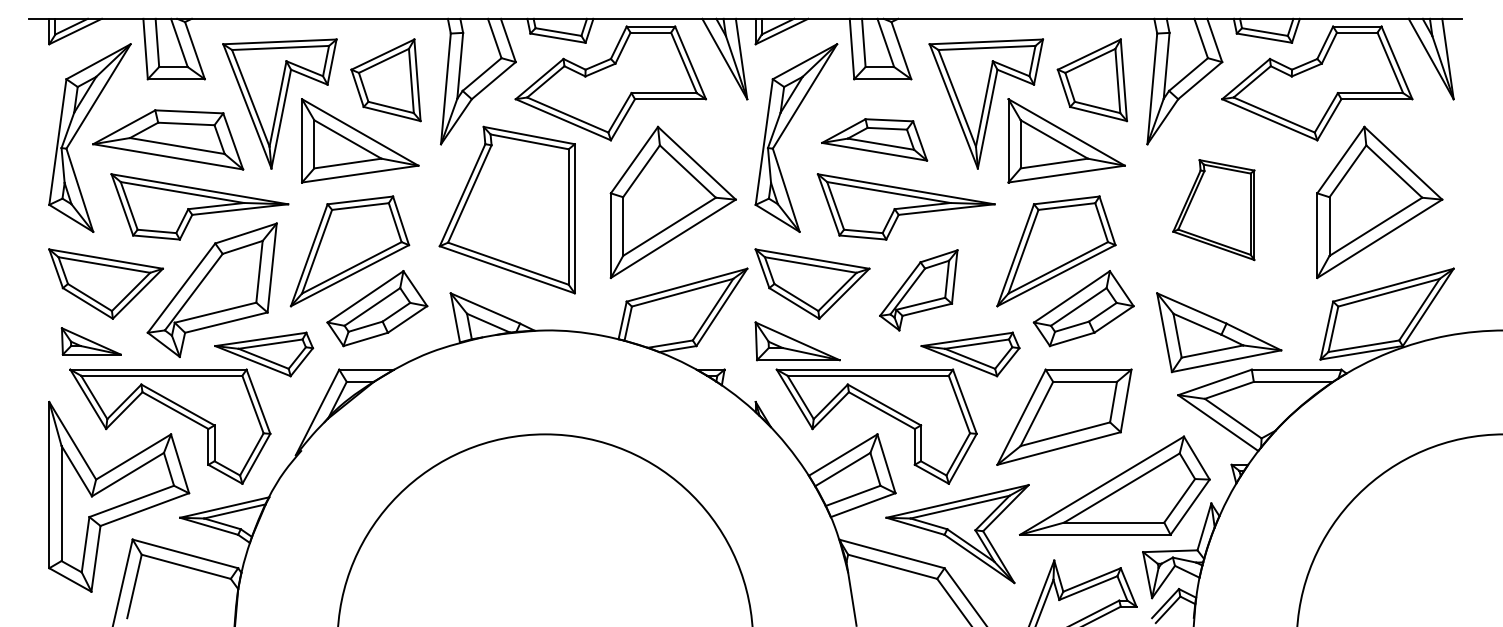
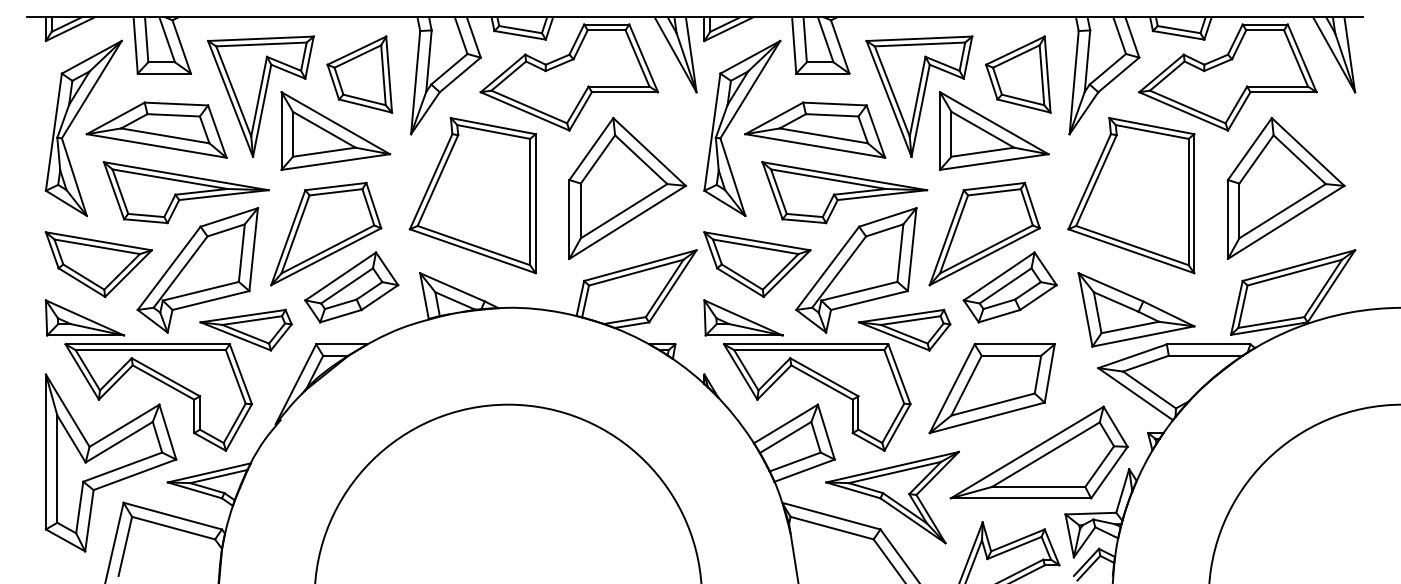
part: (874, 139) -> (815, 129), size x1.43
part: (1213, 209) -> (1131, 195), size x1.67
part: (918, 290) -> (856, 270), size x1.67
part: (91, 341) -> (85, 318), size x1.43

